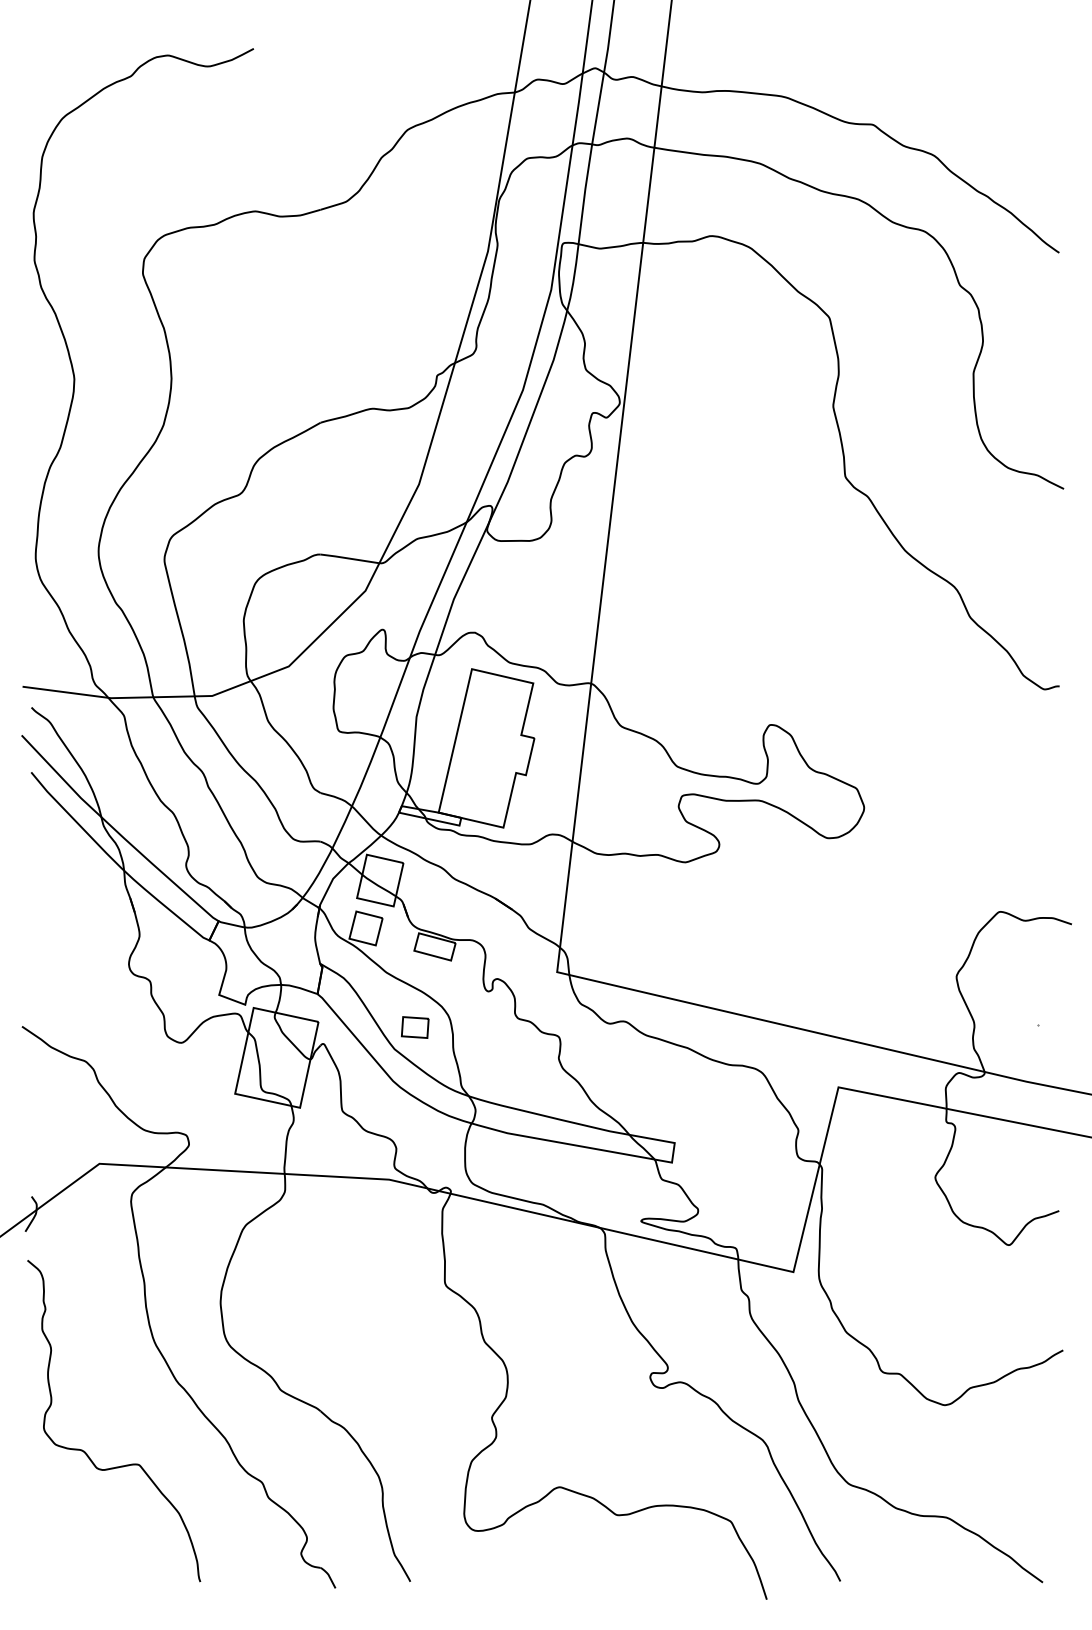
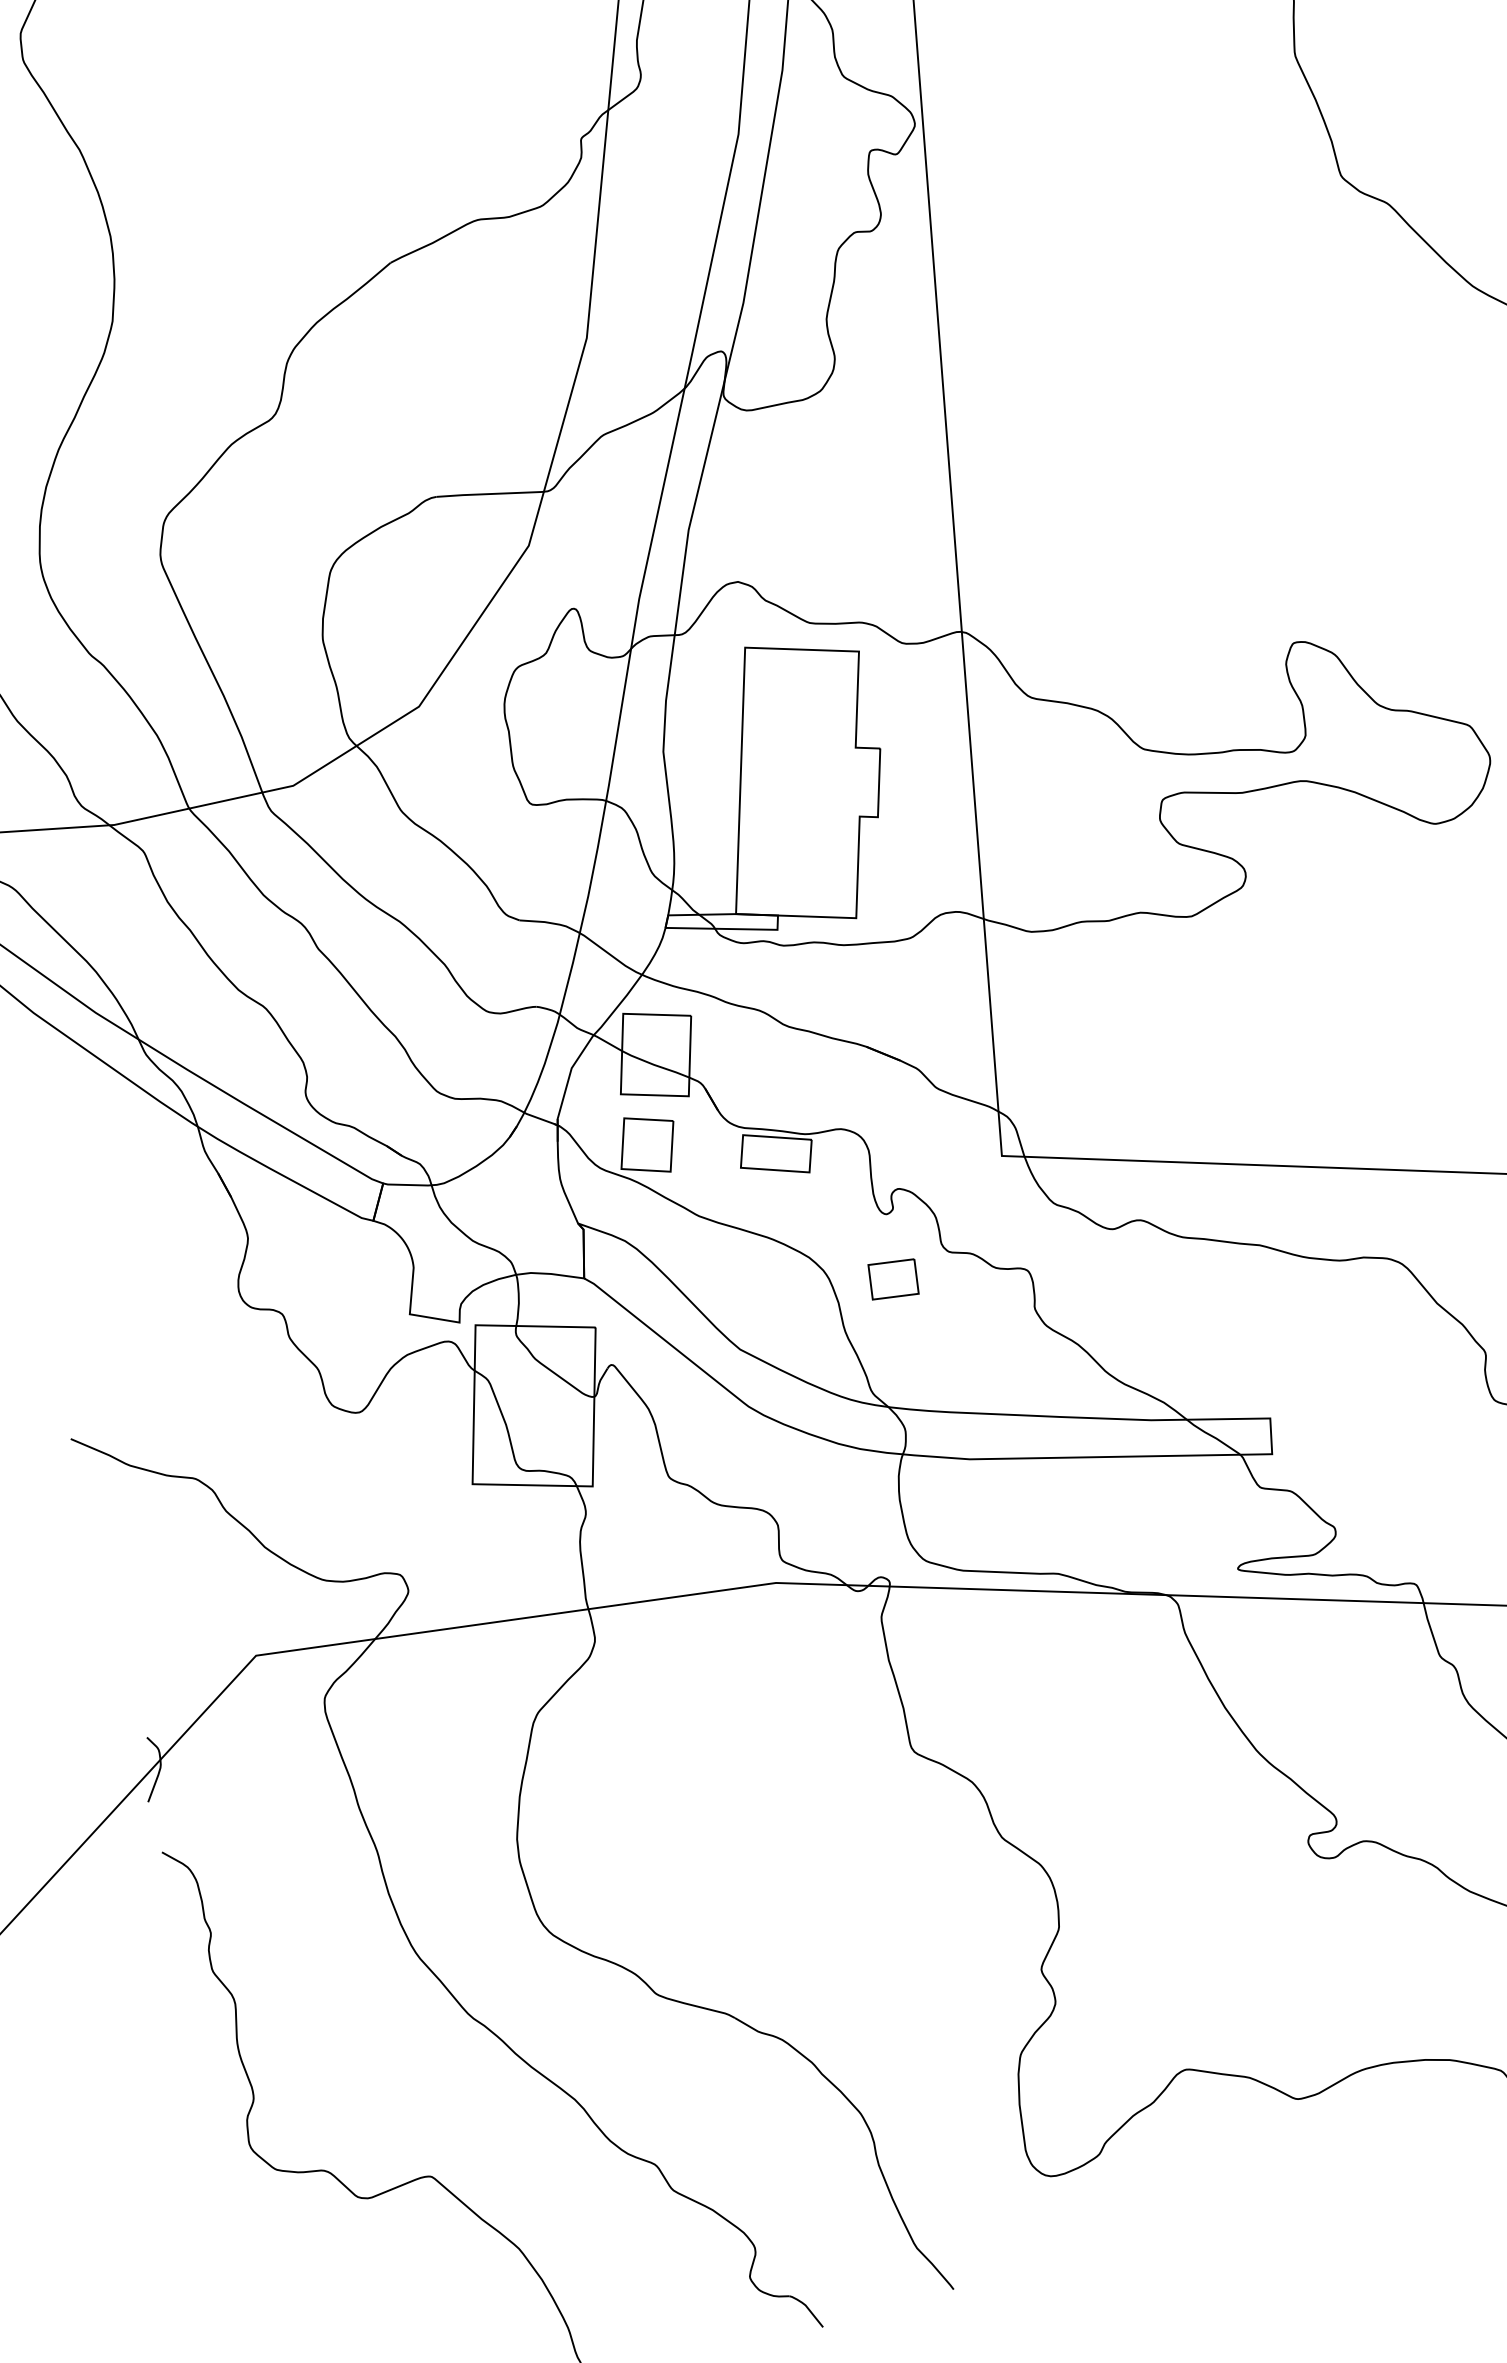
part: (415, 1027) -> (893, 1279), moved

